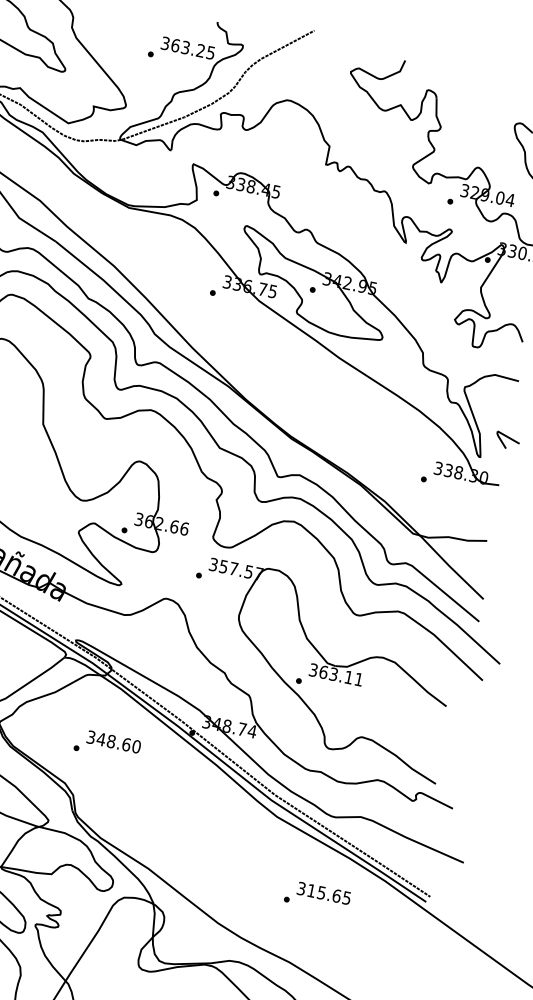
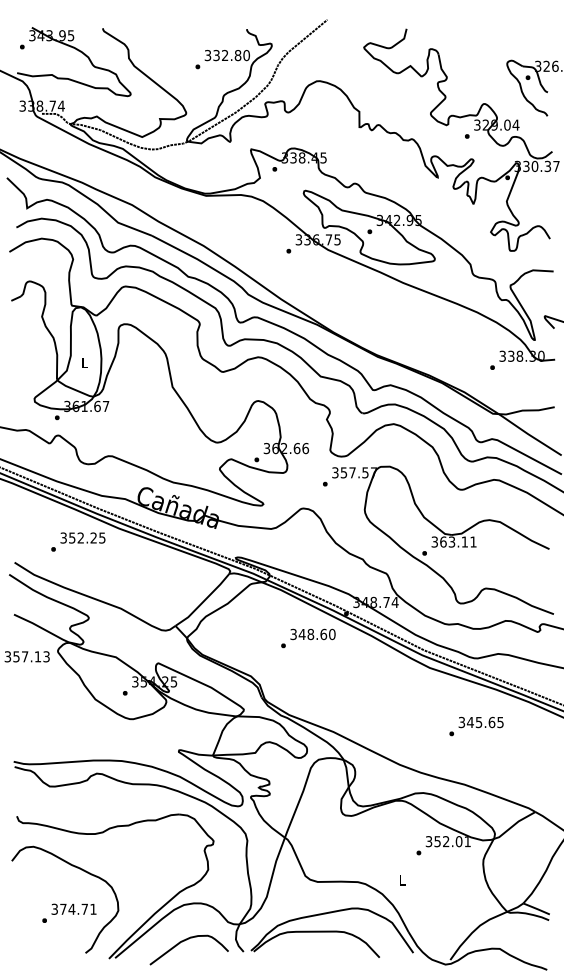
text: (193, 49) -> (231, 55), 363.25 -> 332.80
text: (107, 745) -> (308, 638), moved
text: (310, 890) -> (469, 722), 315.65 -> 345.65

